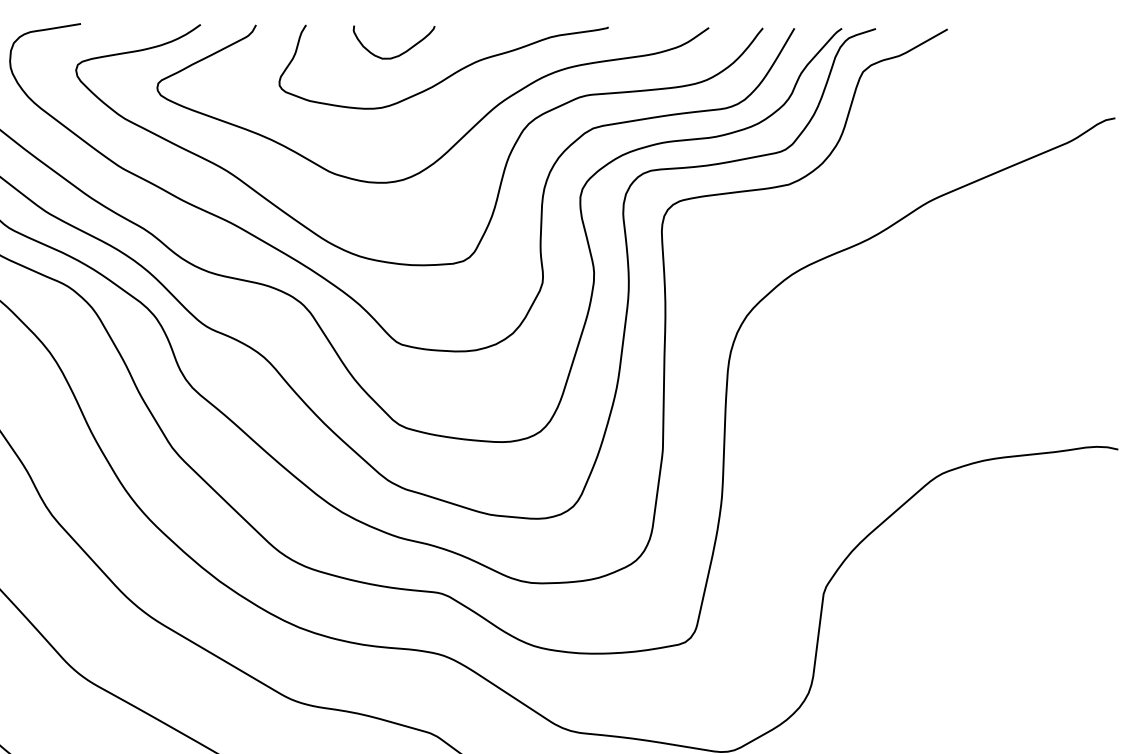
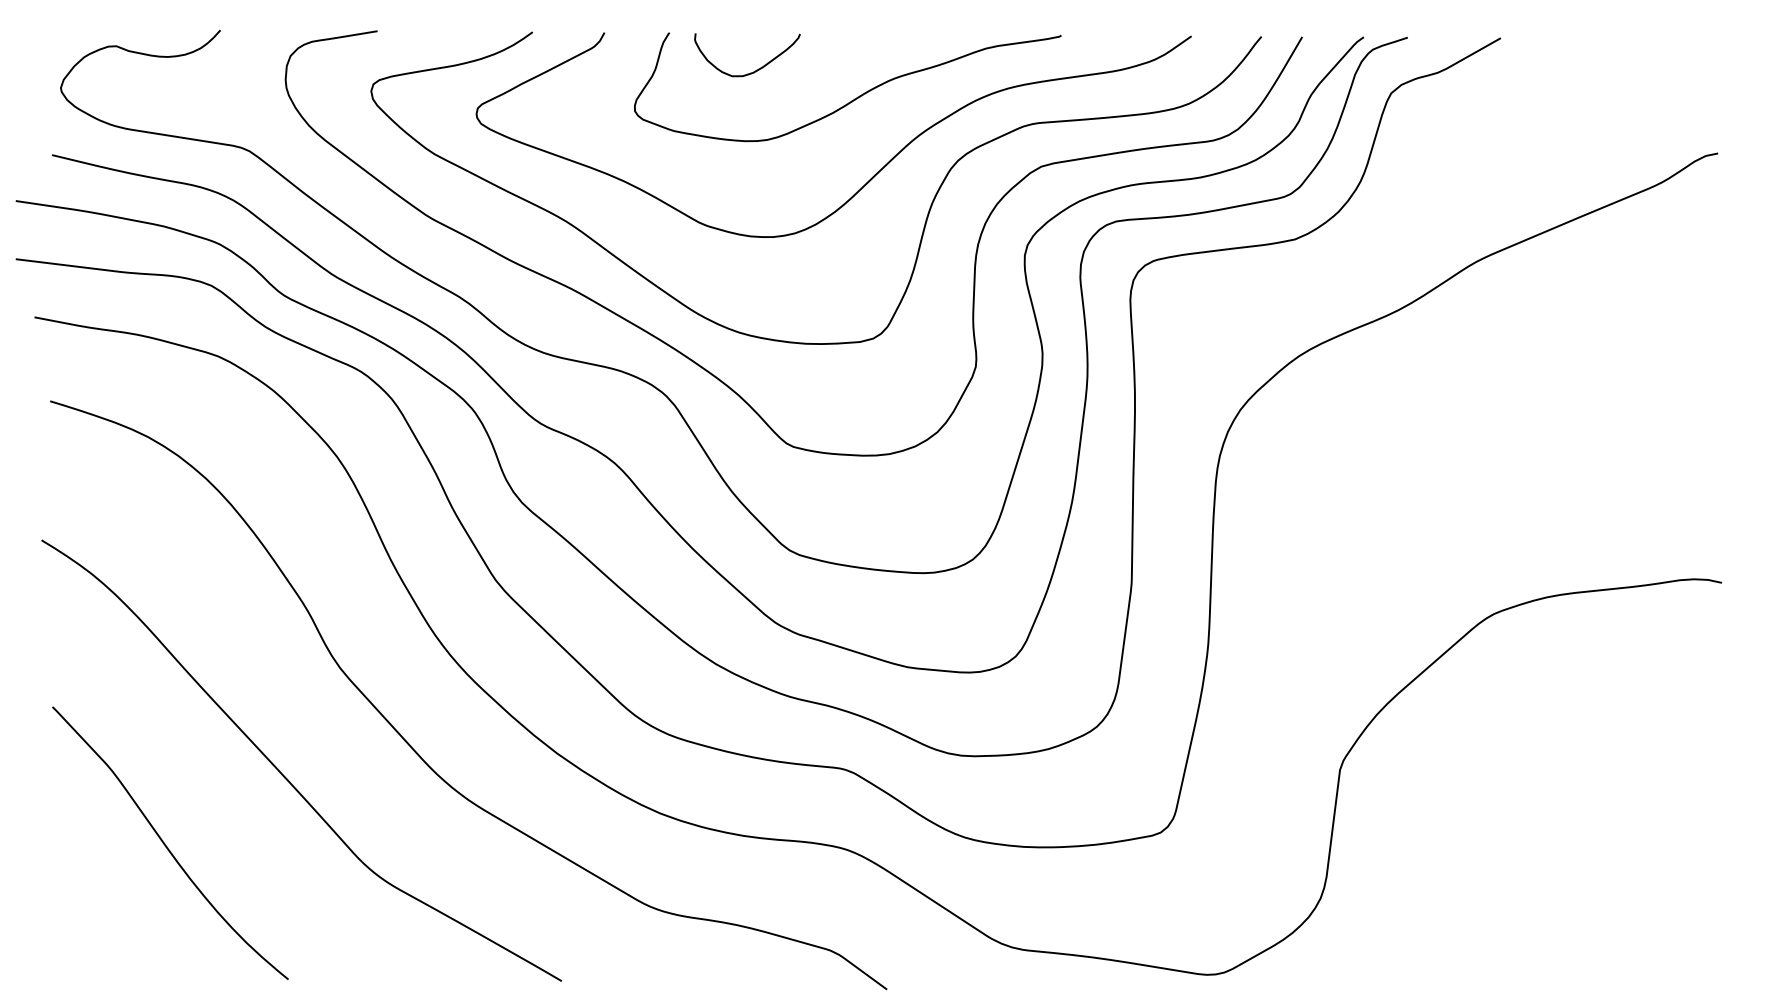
curve: (401, 53) -> (756, 69), moved

